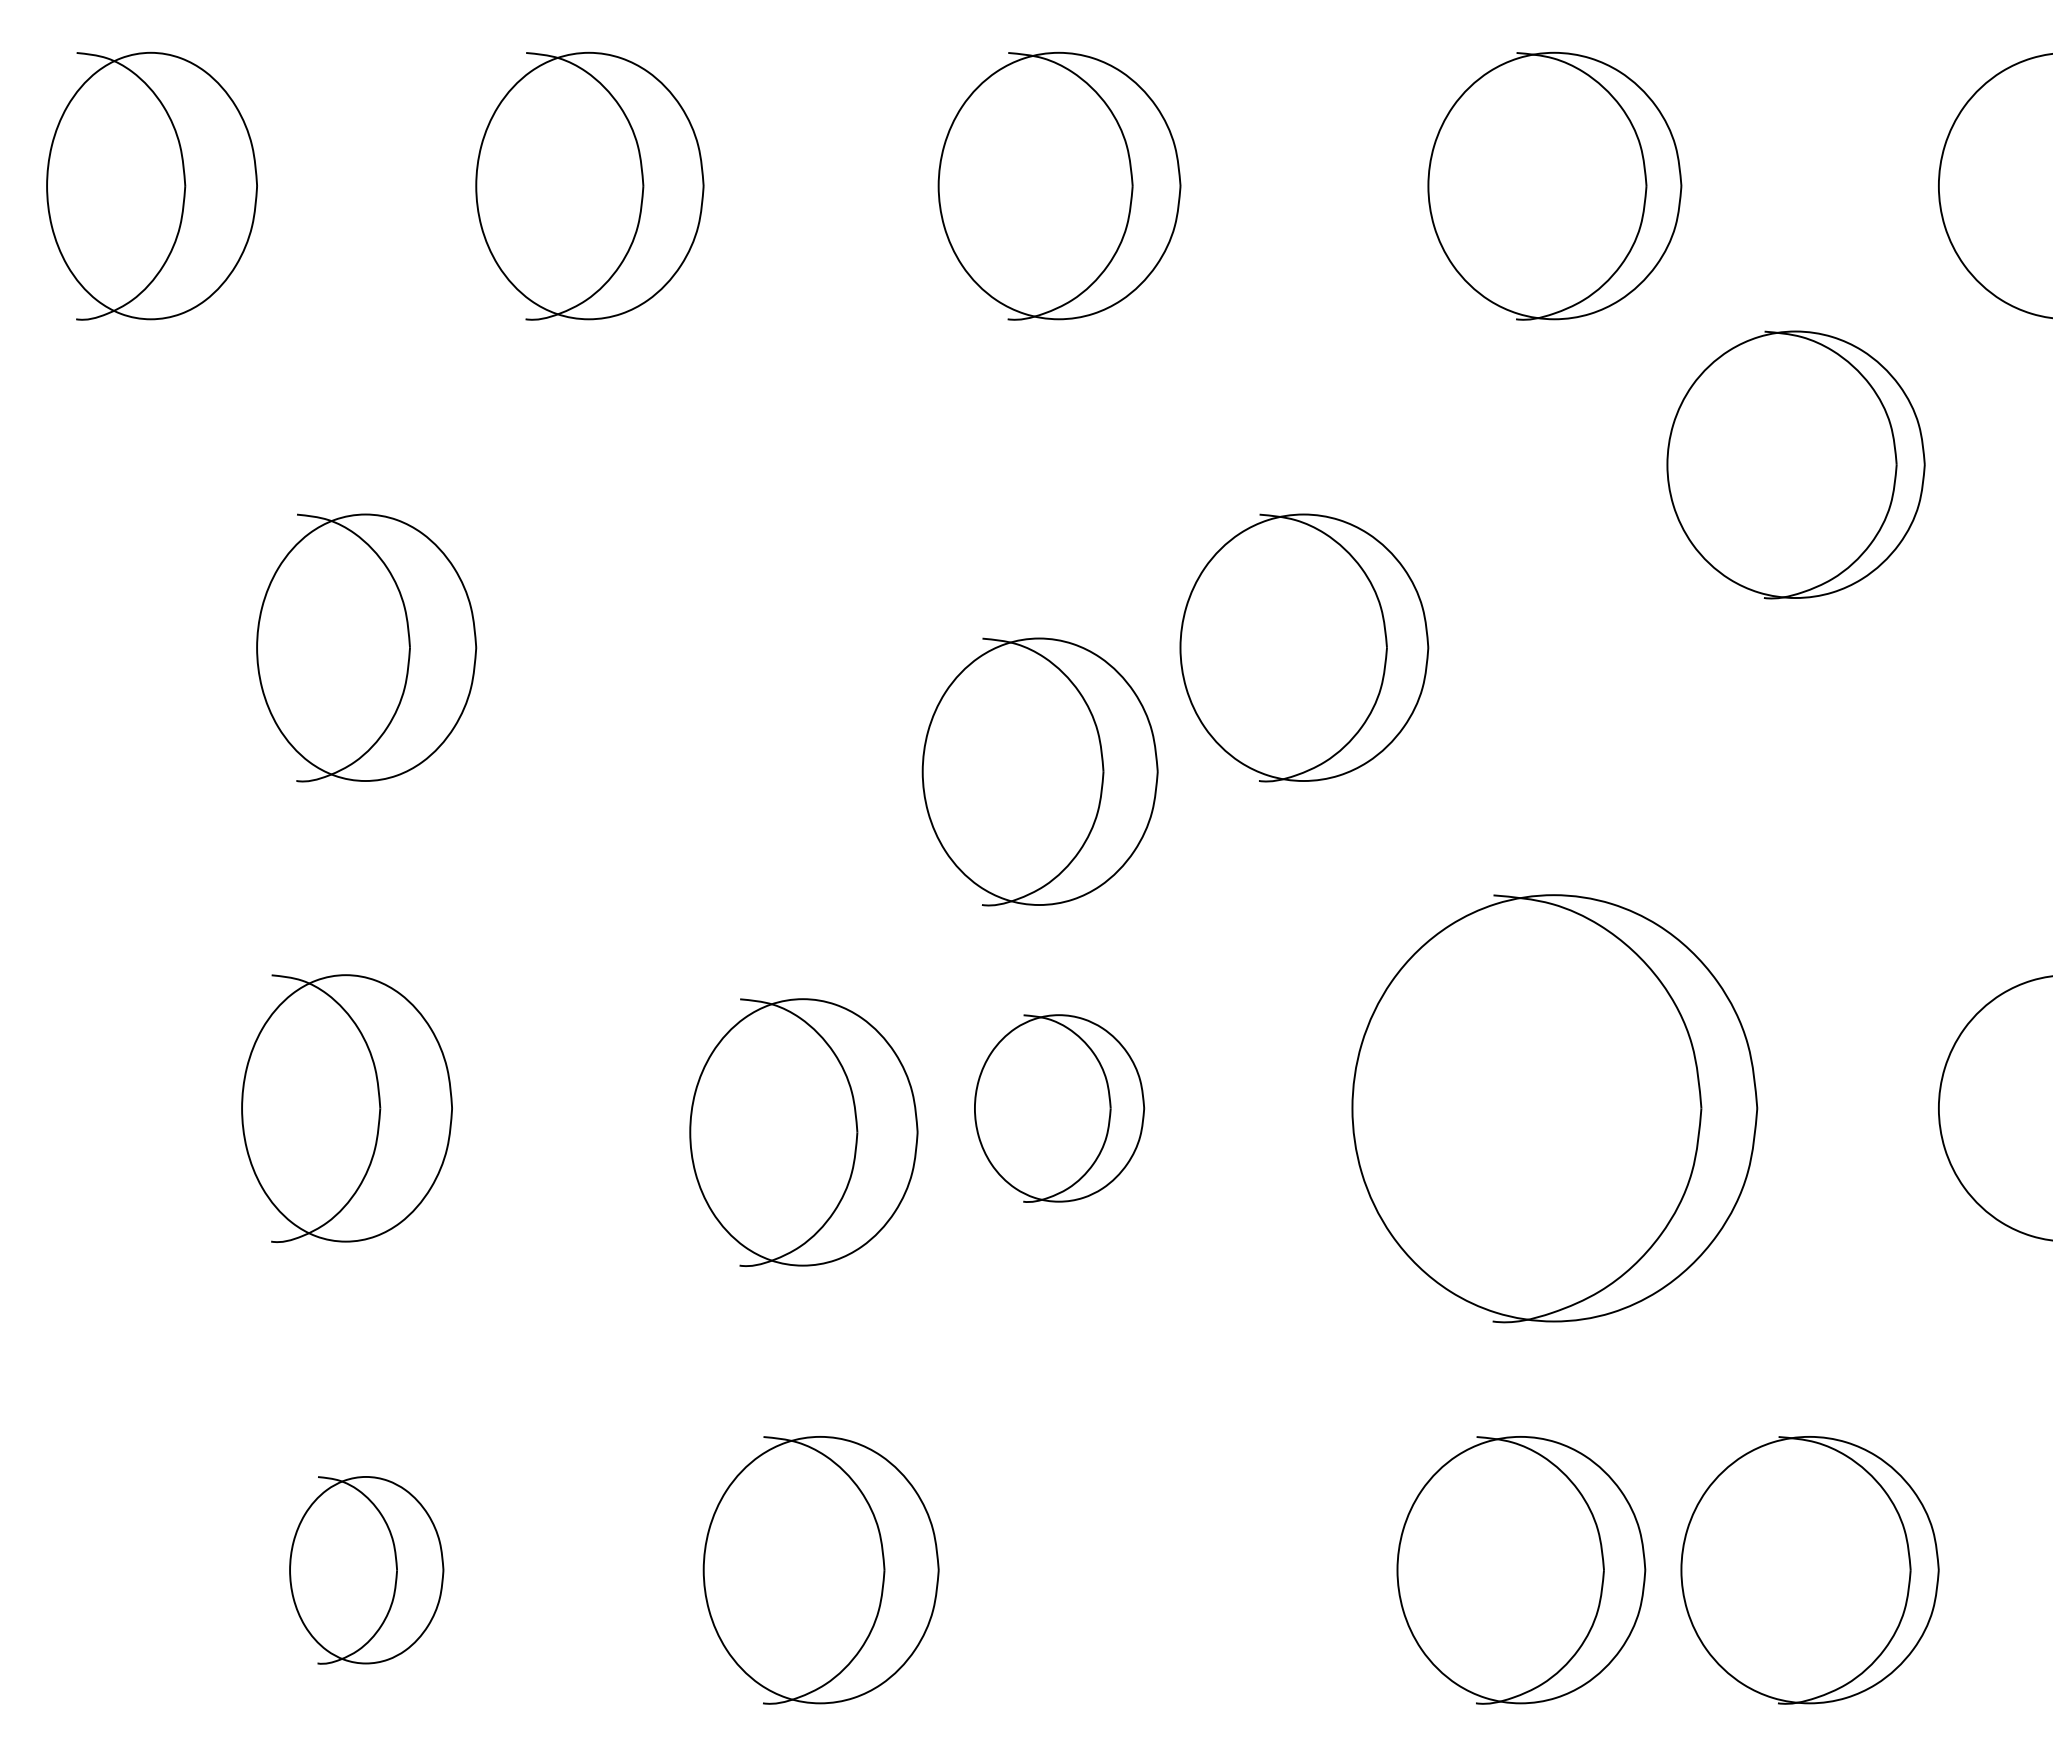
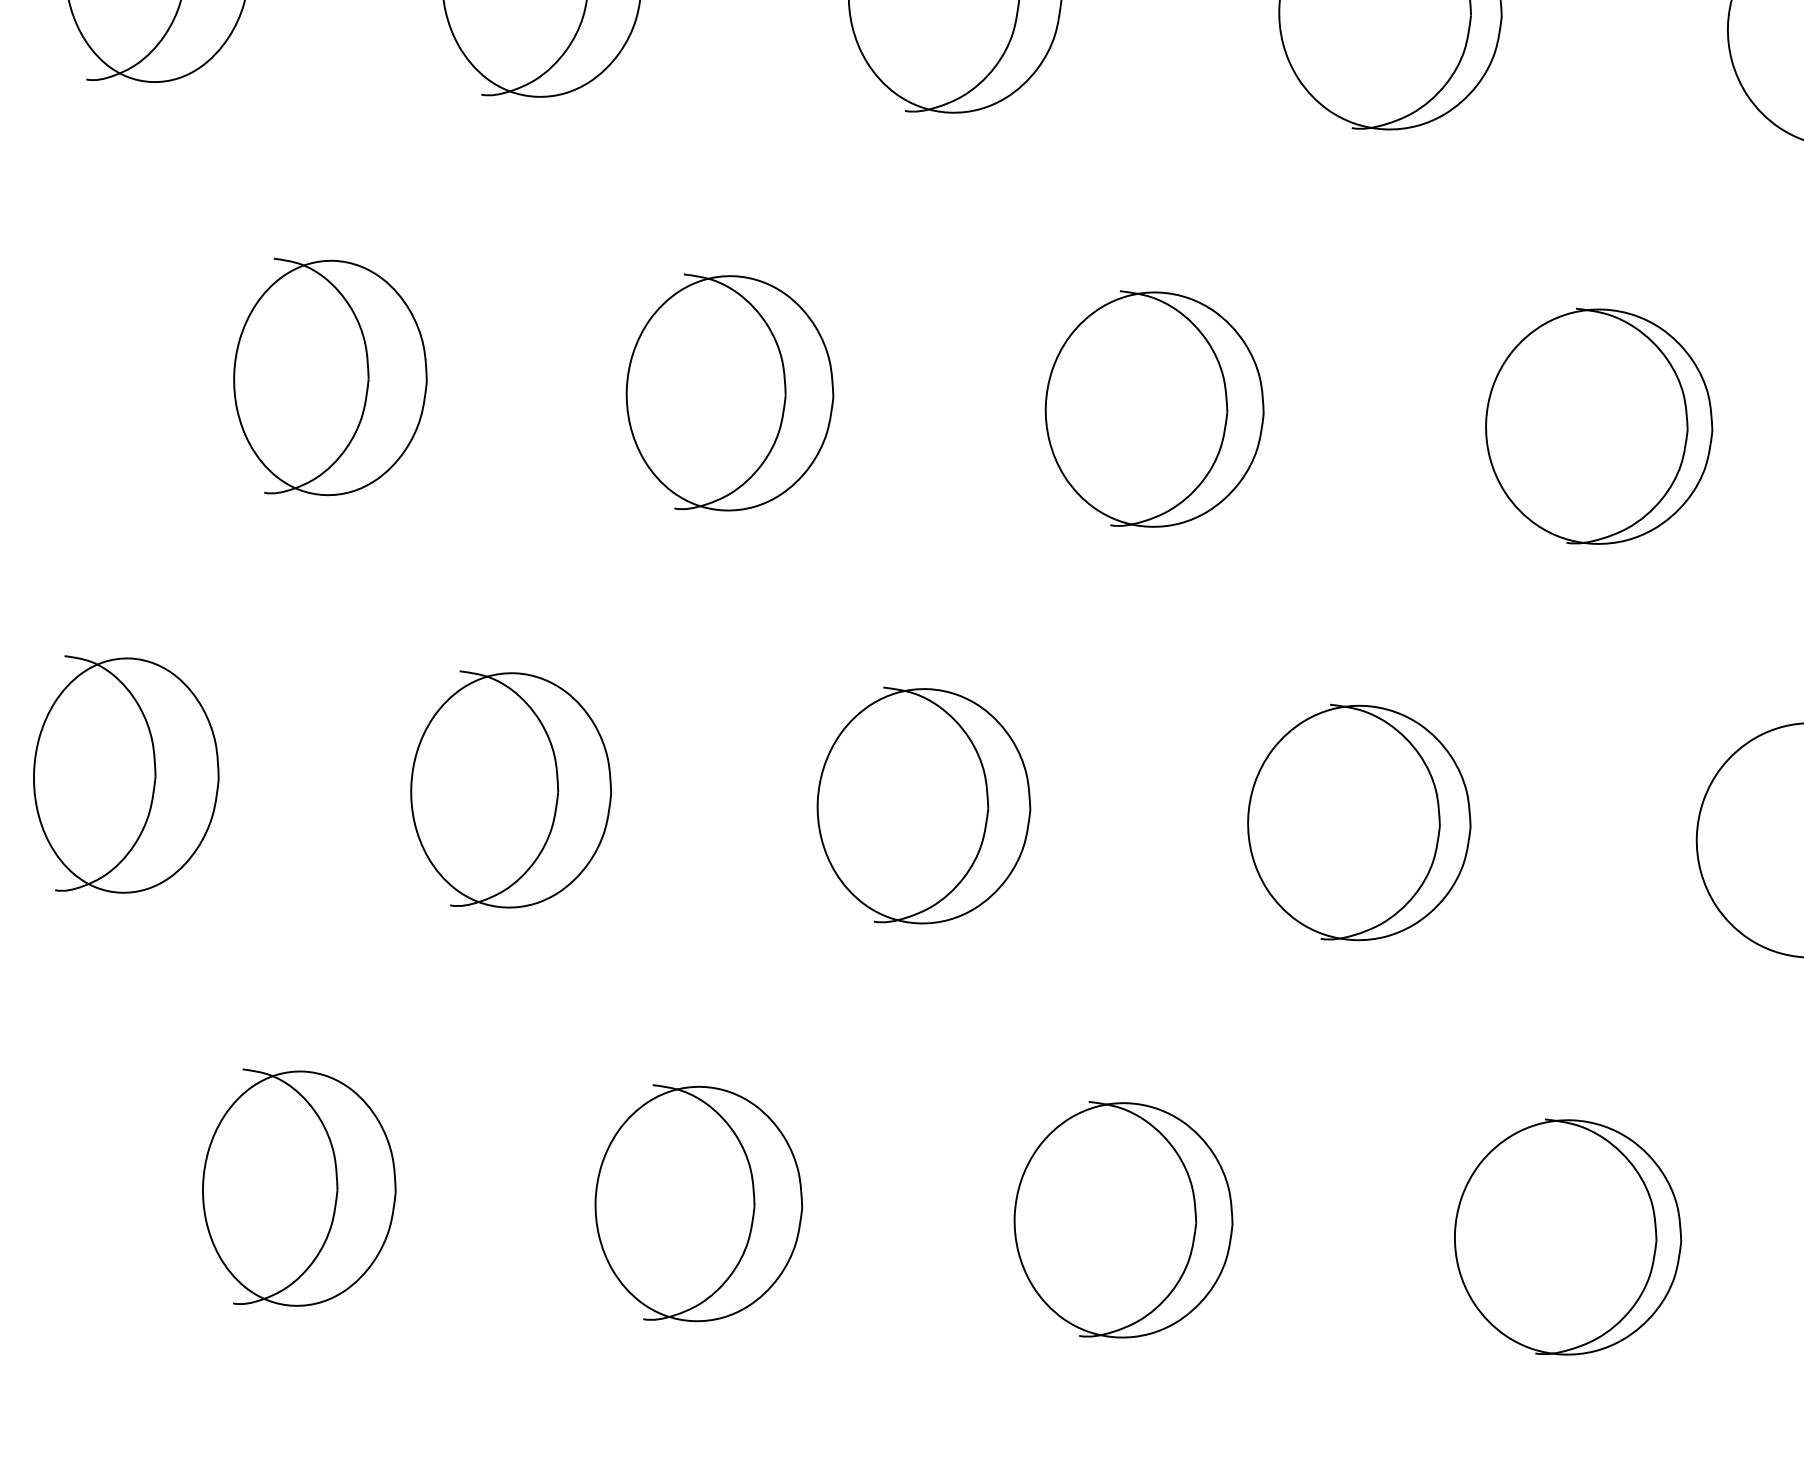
part: (1795, 464) -> (1598, 426), moved
part: (1039, 771) -> (729, 393), moved
part: (346, 1108) -> (125, 775), moved
part: (1059, 1108) -> (923, 806), size x1.43
part: (1554, 1108) -> (1359, 823), size x0.62
part: (803, 1132) -> (510, 790), moved
part: (366, 1570) -> (299, 1189), size x1.43
part: (1521, 1570) -> (1123, 1220), moved

